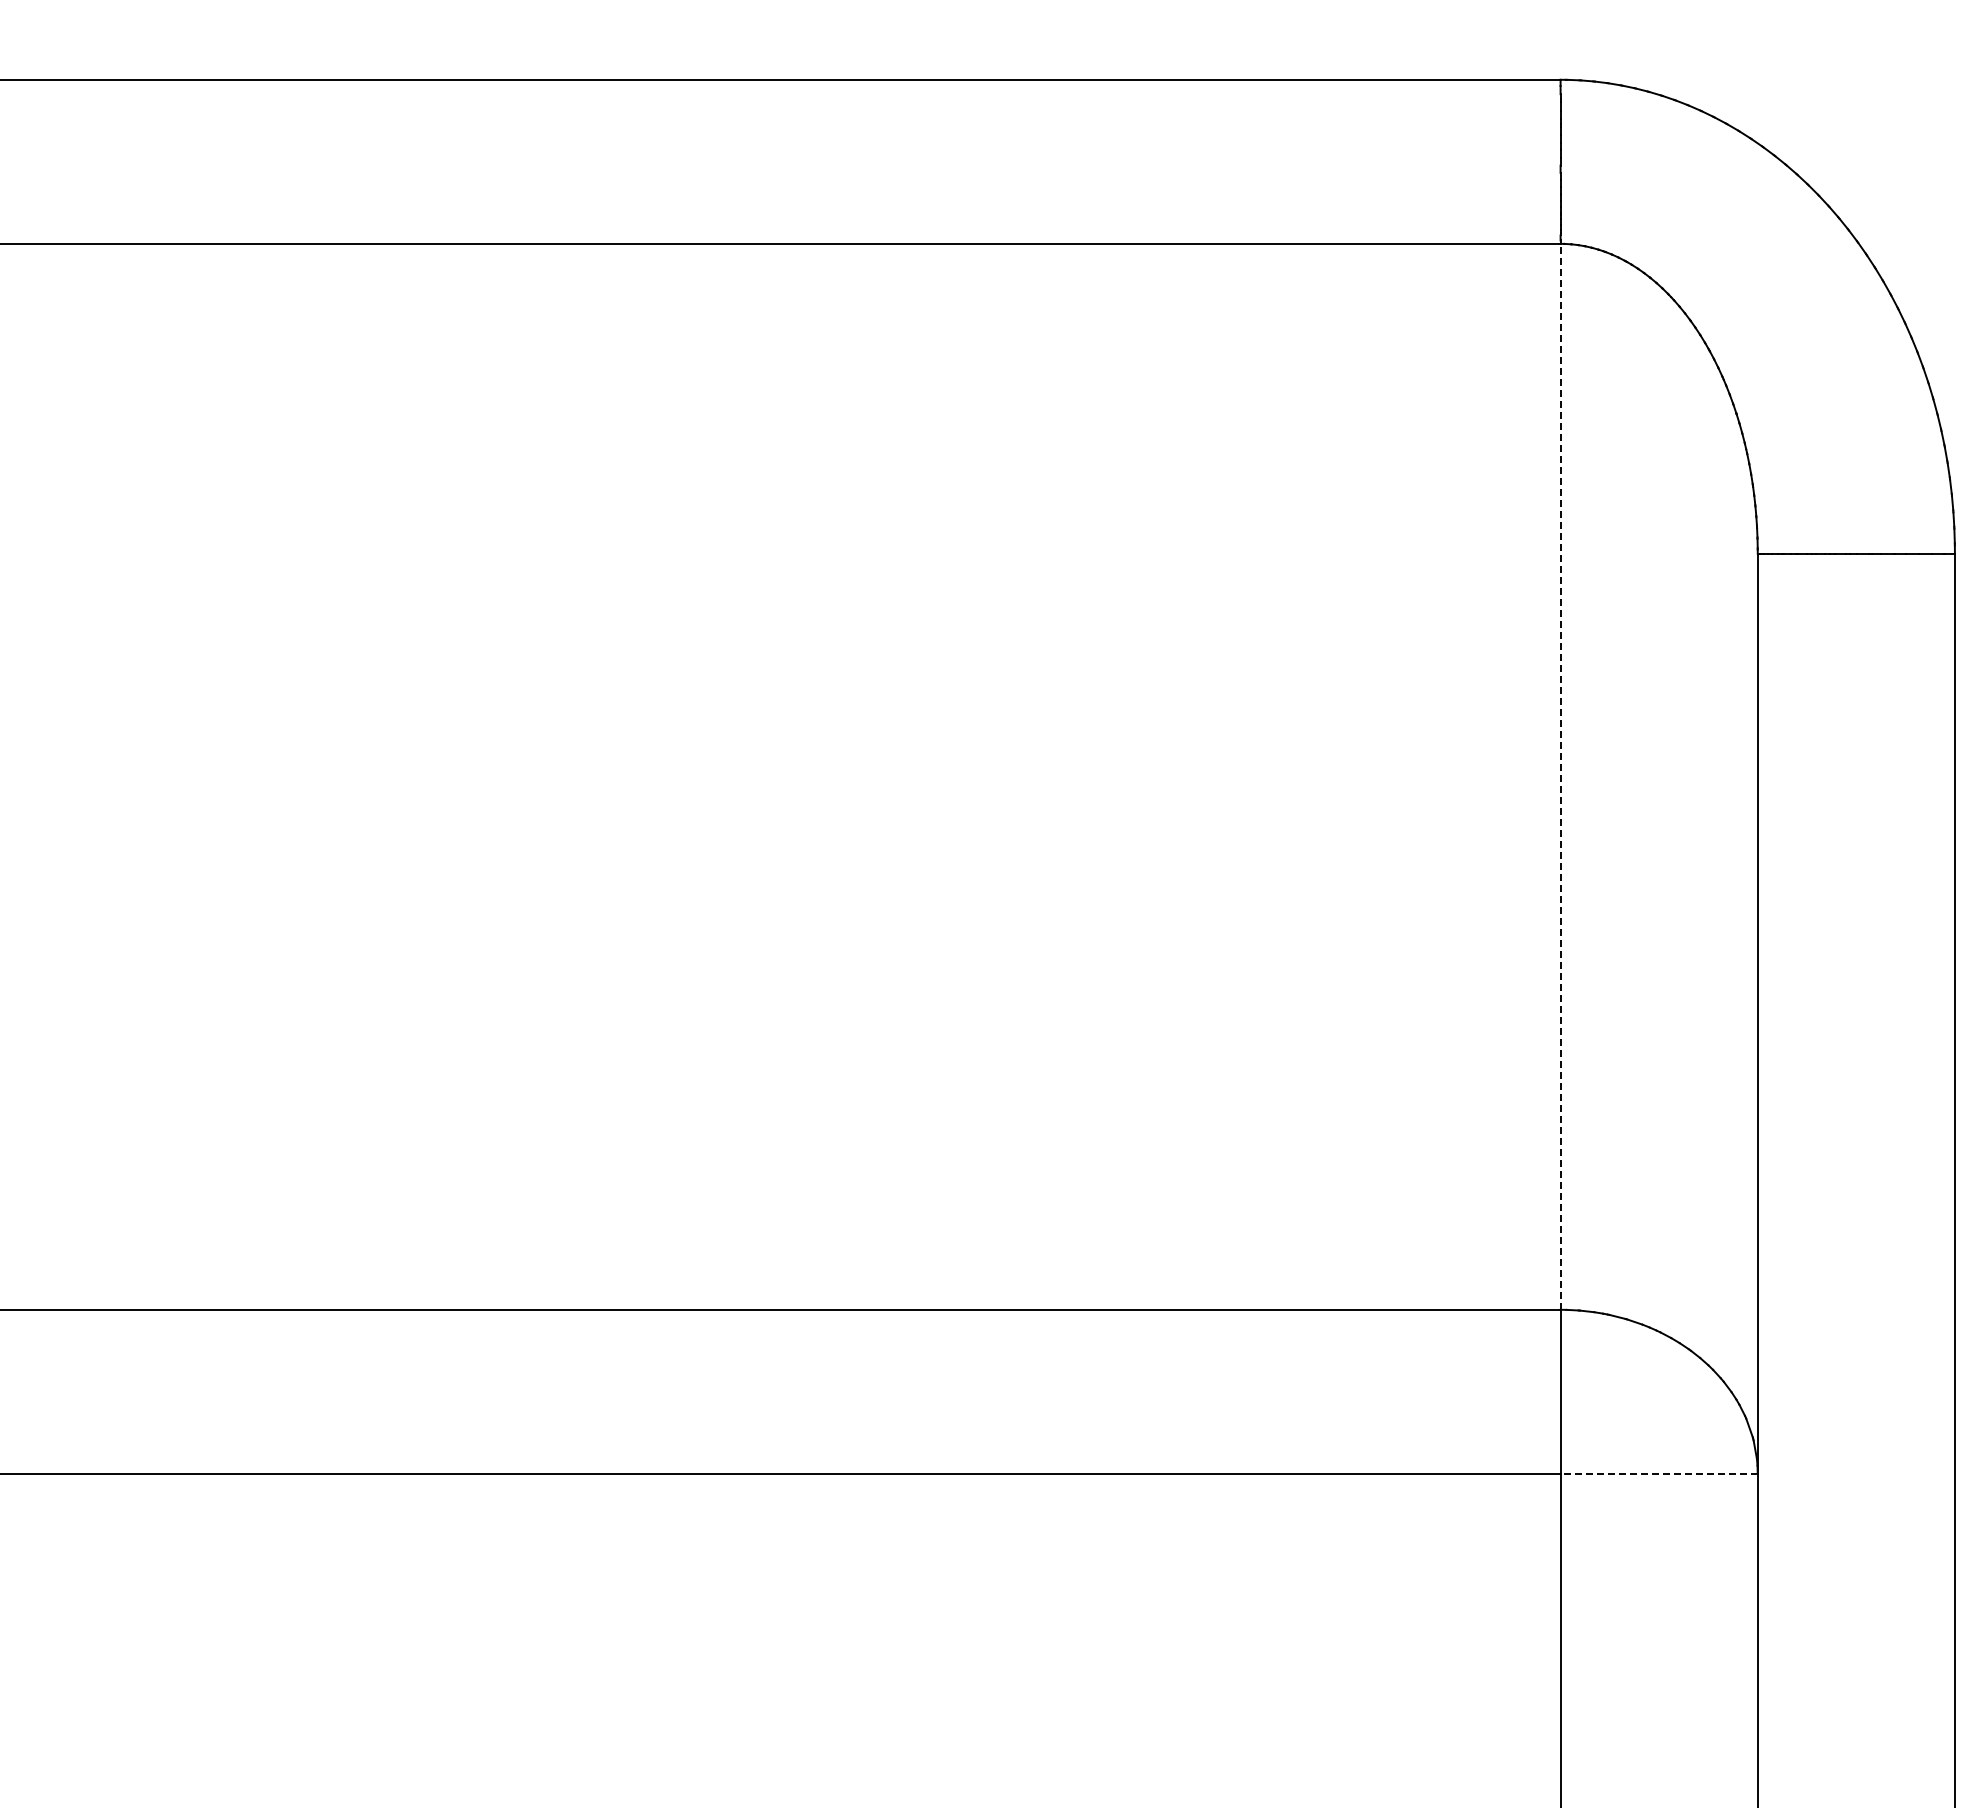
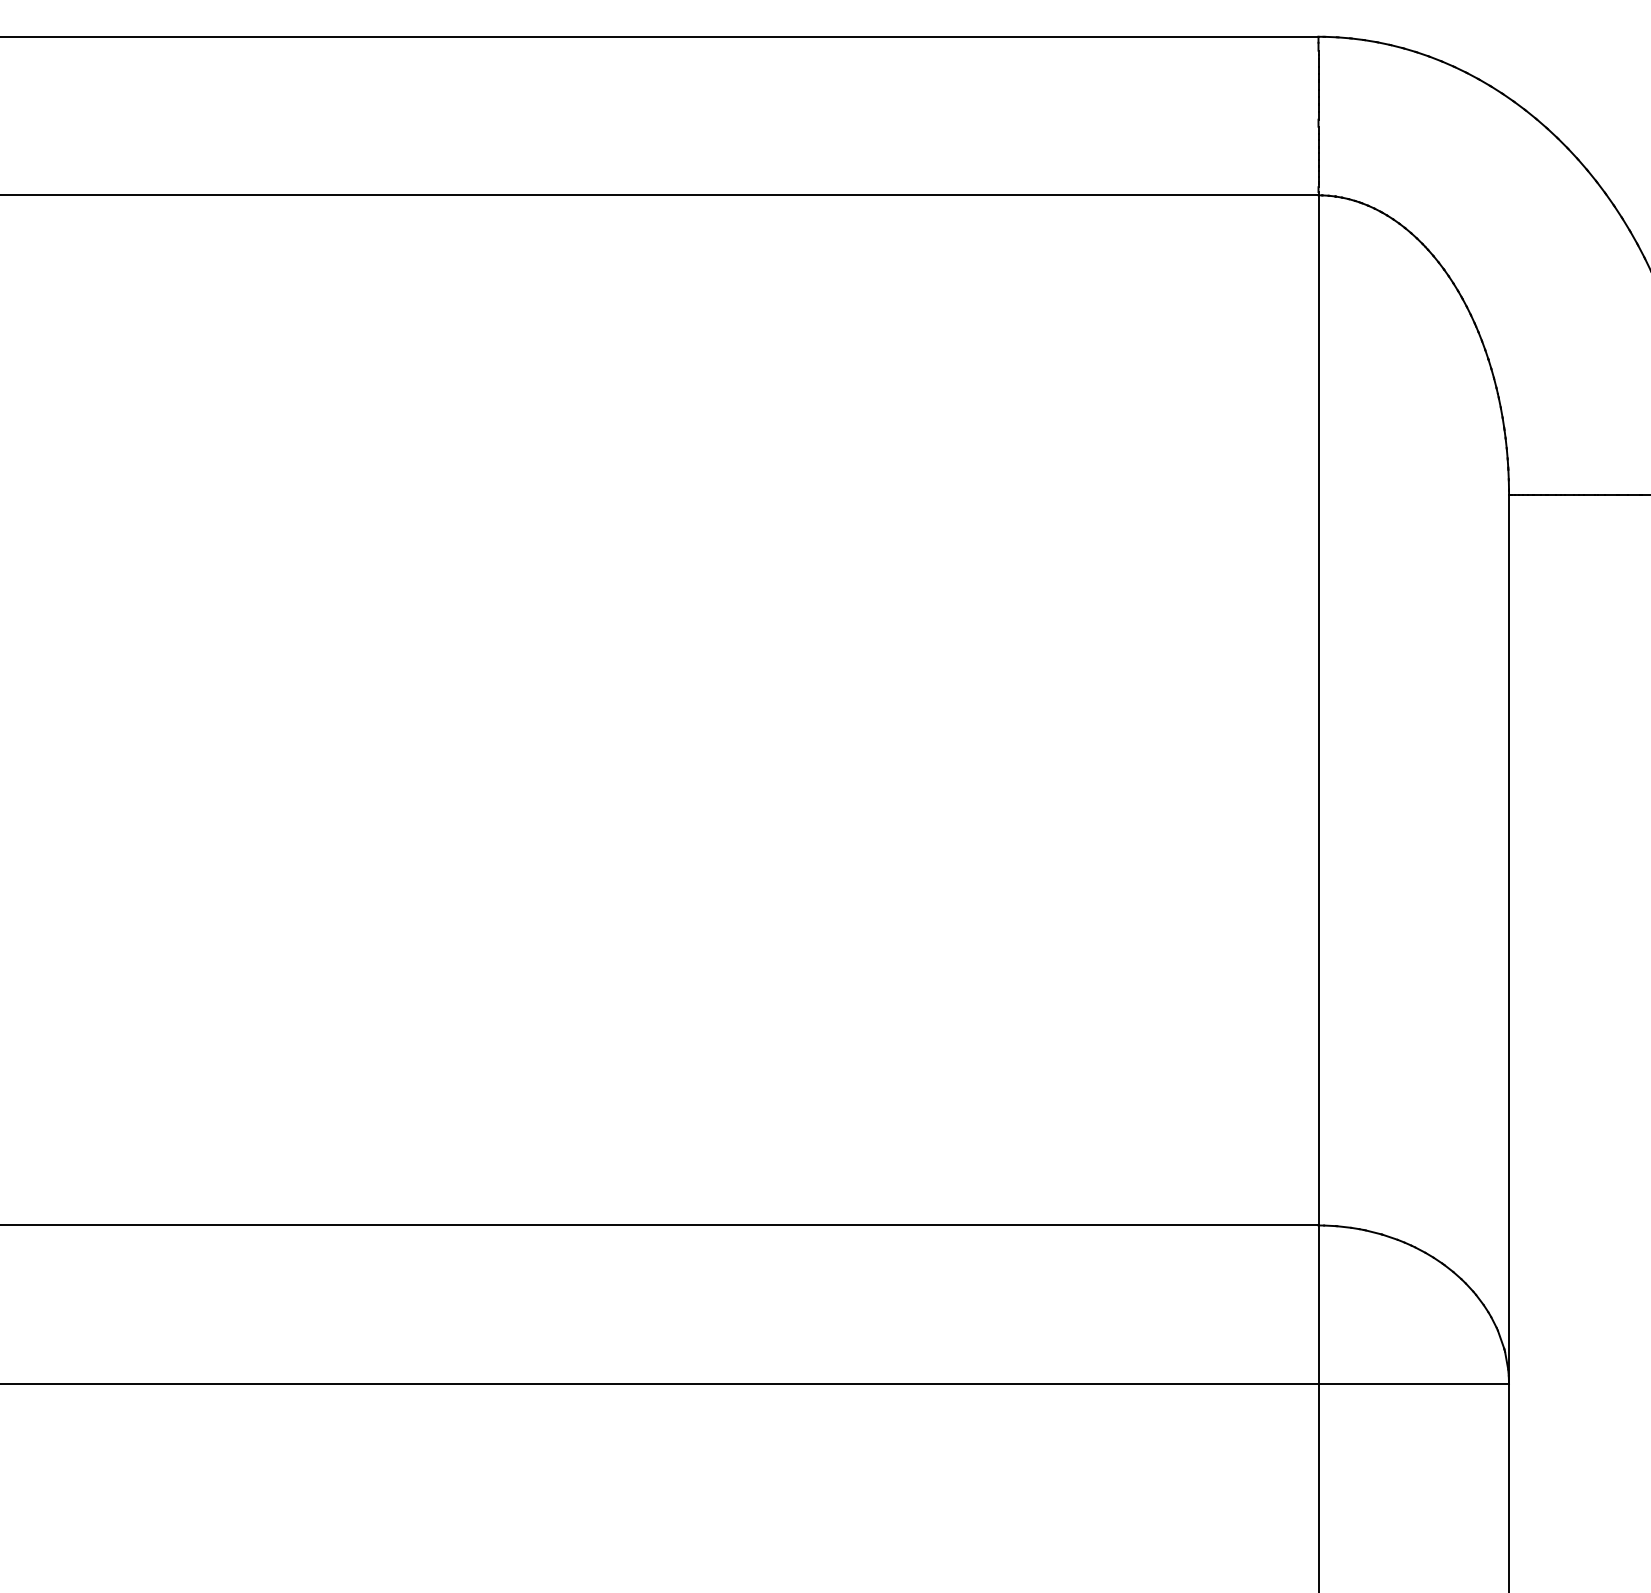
line: (1560, 776) -> (1318, 710), dashed -> solid
line: (1659, 1473) -> (1414, 1383), dashed -> solid

